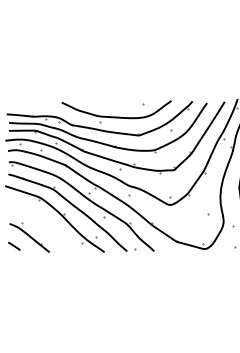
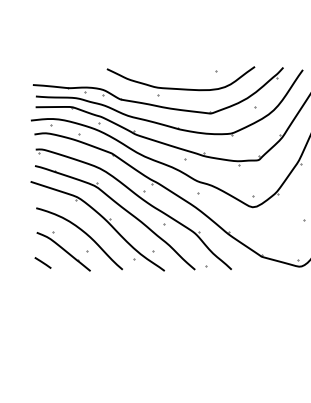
part: (41, 228) -> (79, 238), added

